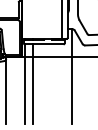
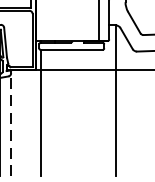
line: (33, 83) -> (54, 112), removed
line: (6, 90) -> (11, 123), solid -> dashed

